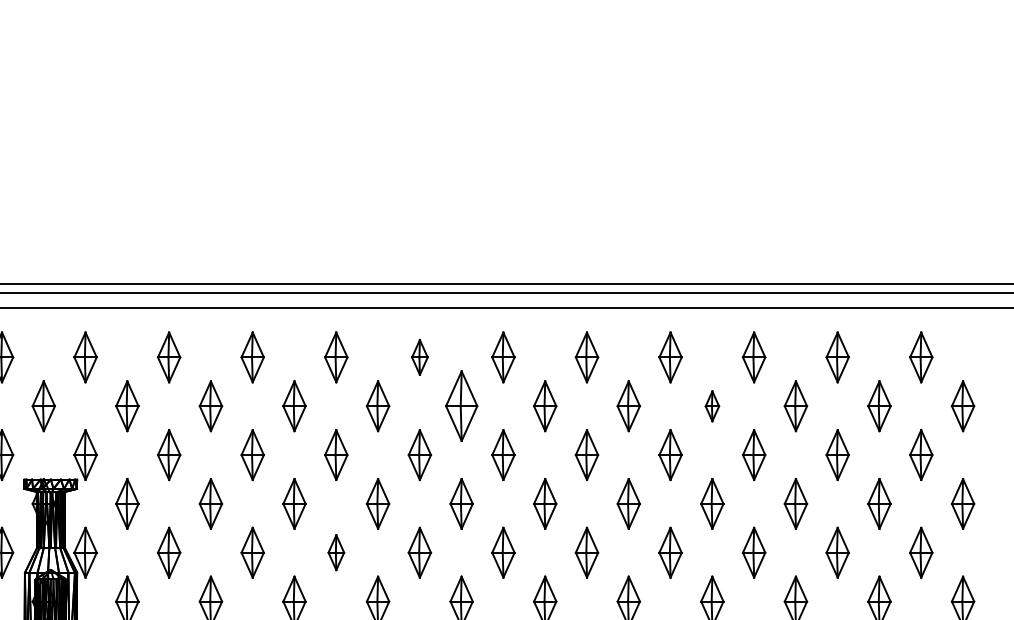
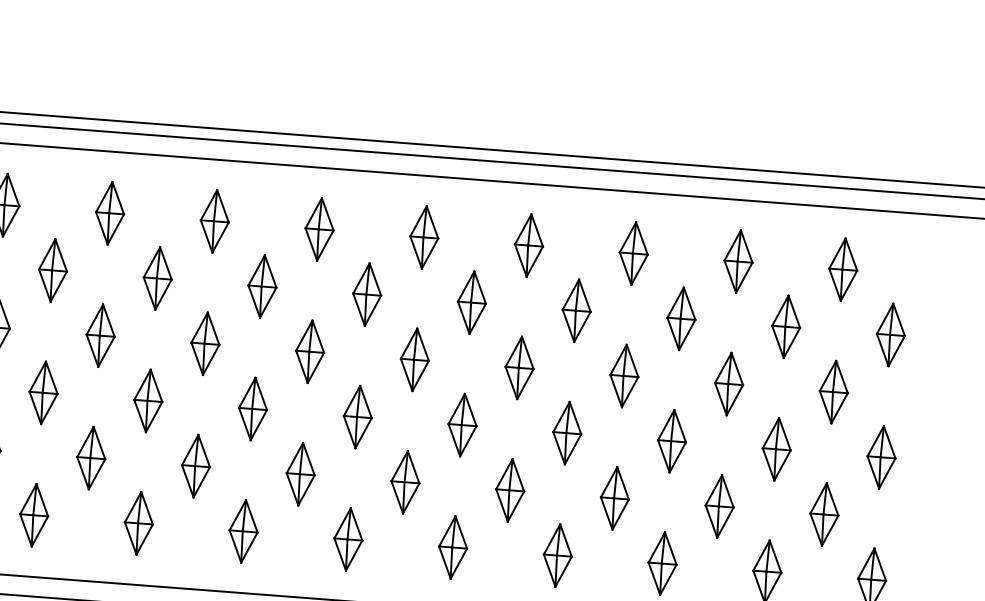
part: (419, 357) -> (214, 221), size x1.43
part: (461, 406) -> (262, 286), size x0.71
part: (712, 406) -> (576, 311), size x1.67
part: (336, 552) -> (91, 457), size x1.43

